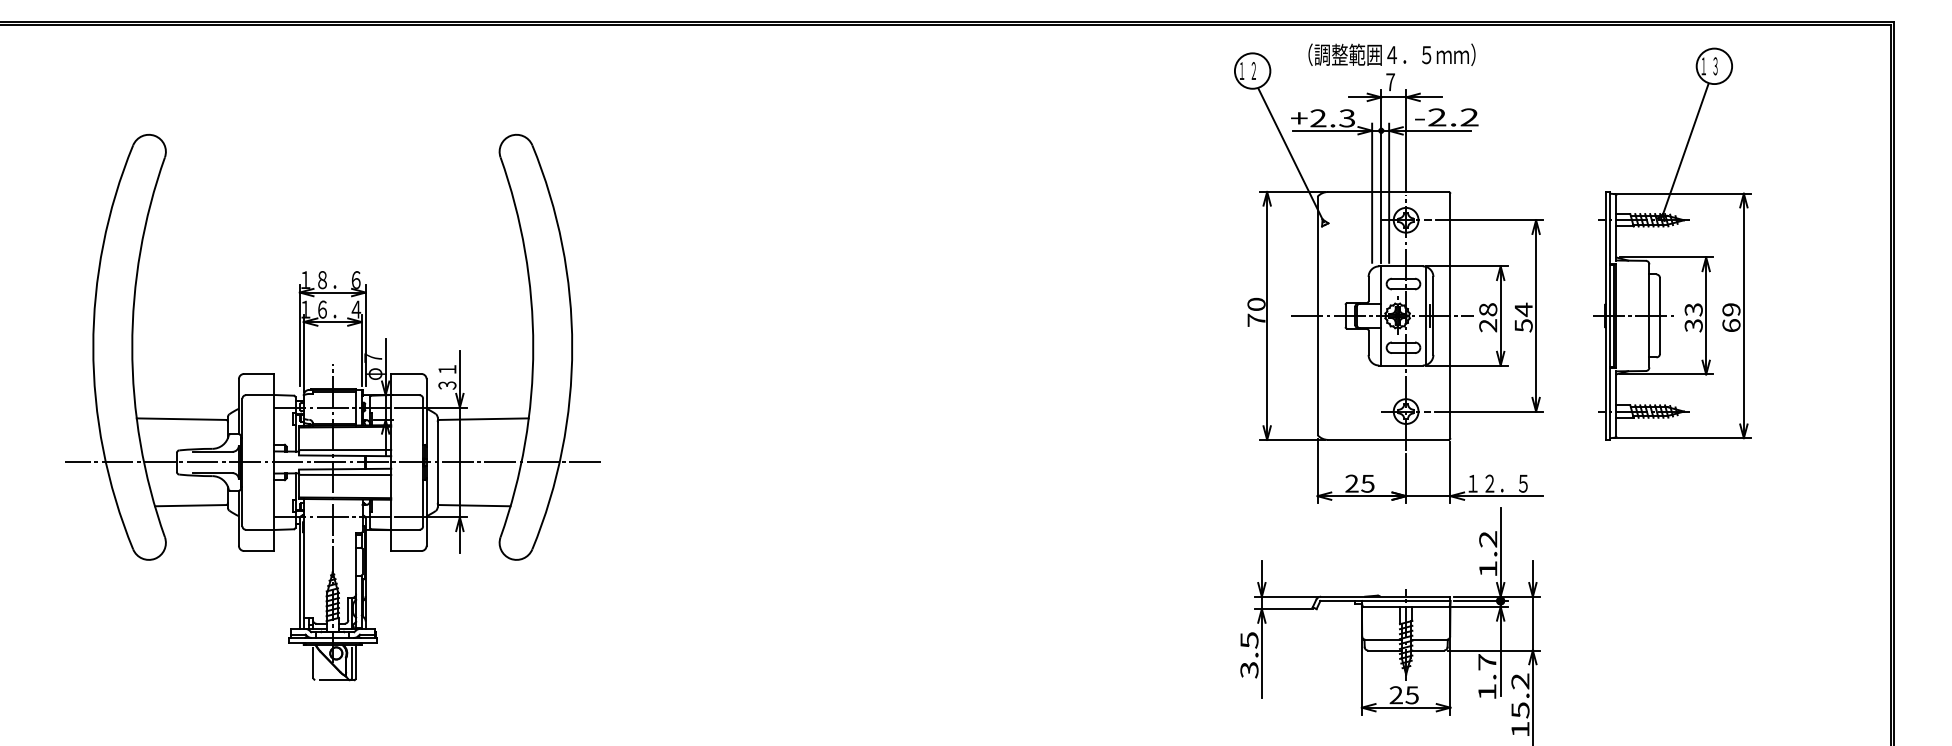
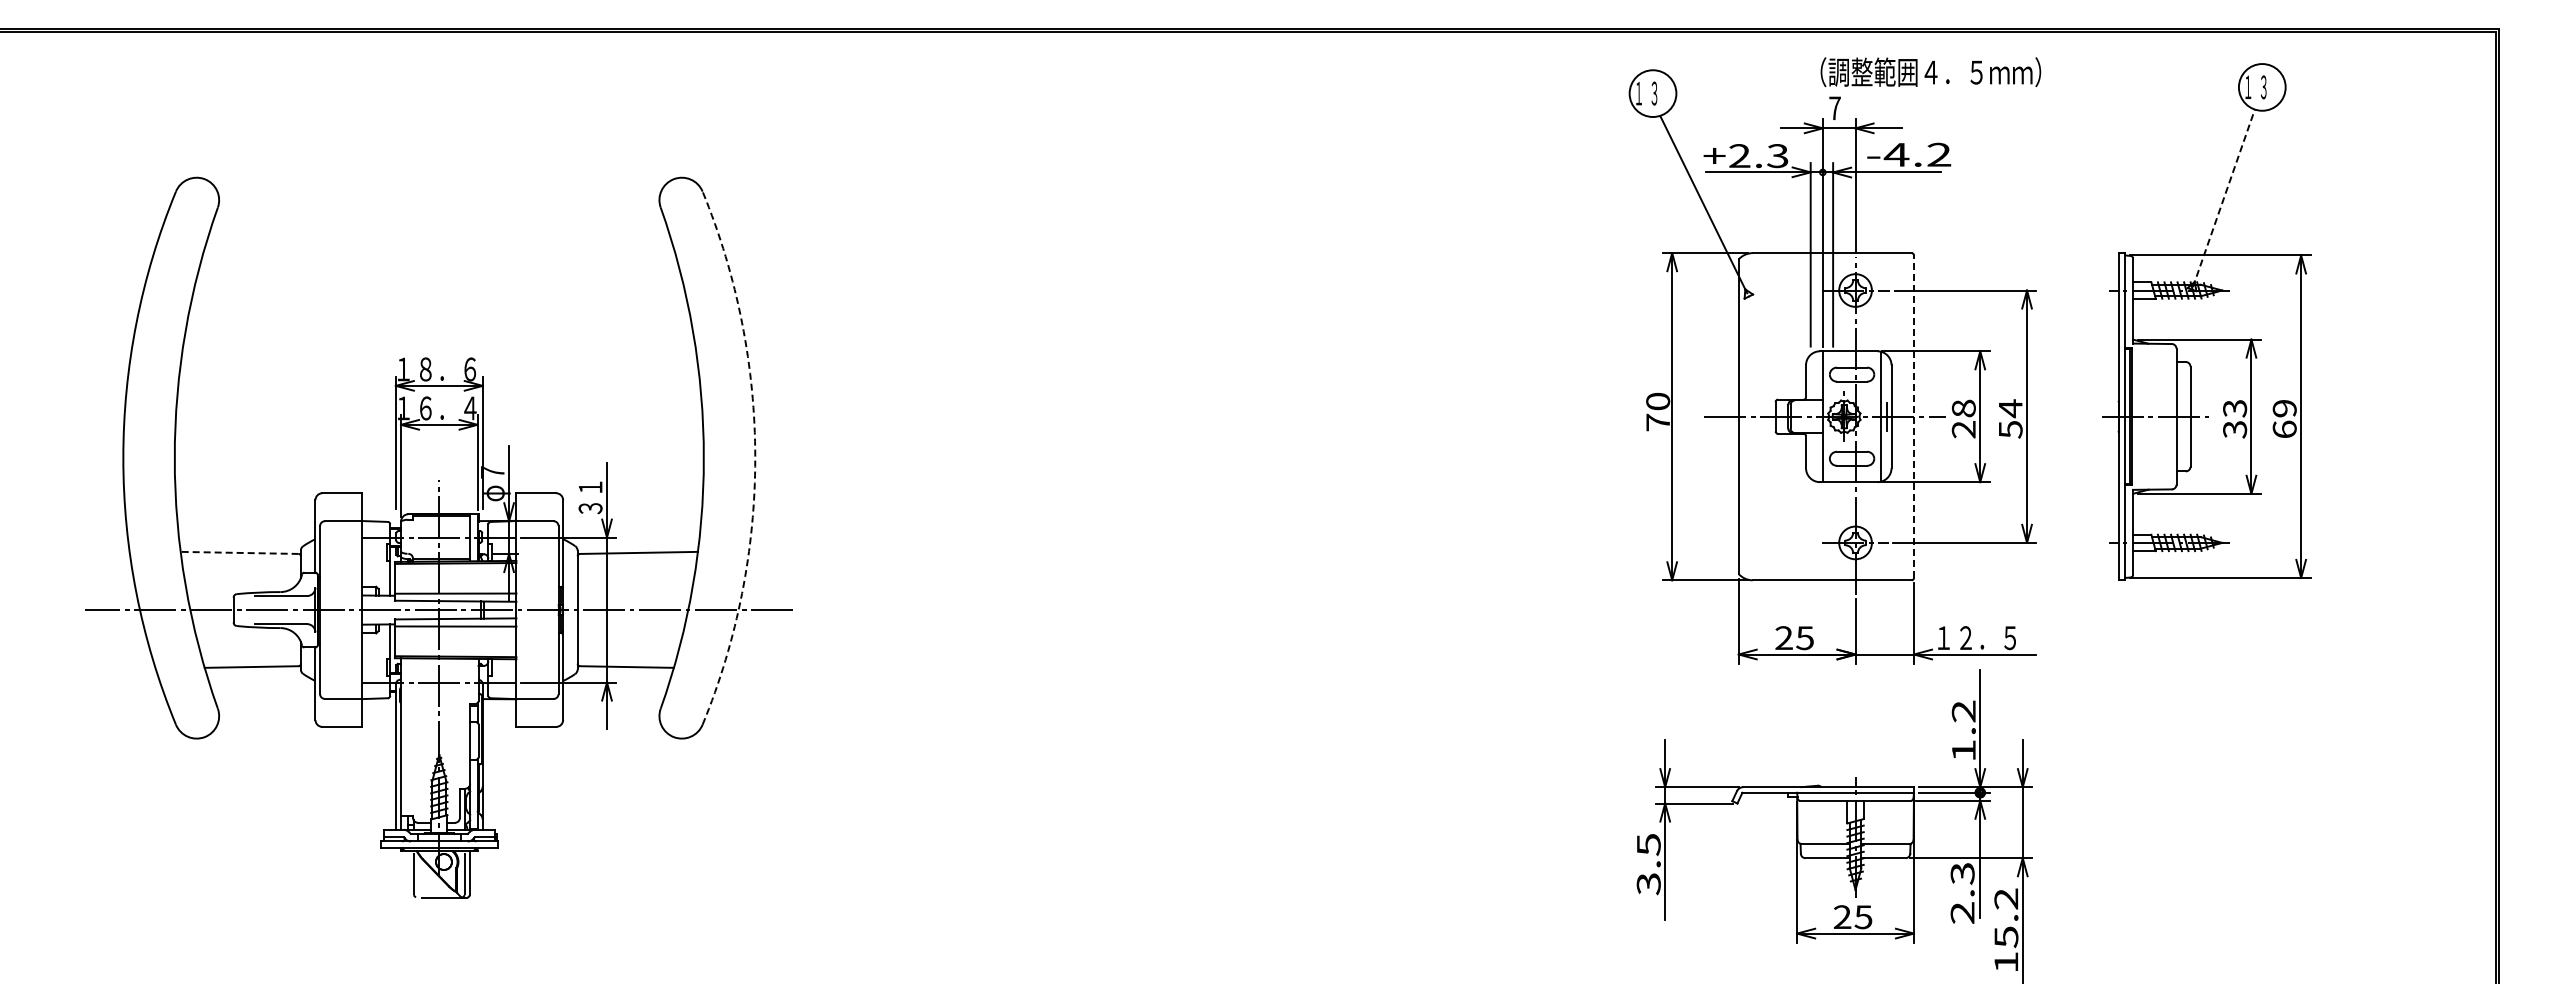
text: (1391, 55) -> (1930, 72), moved
text: (1253, 71) -> (1654, 94), ２ -> ３
text: (1437, 117) -> (1896, 154), -2.2 -> -4.2
line: (1685, 149) -> (2224, 197), solid -> dashed
line: (1450, 315) -> (1913, 416), solid -> dashed
arc: (572, 347) -> (755, 458), solid -> dashed
line: (181, 418) -> (239, 552), solid -> dashed
text: (1487, 676) -> (1962, 892), 1.7 -> 2.3

